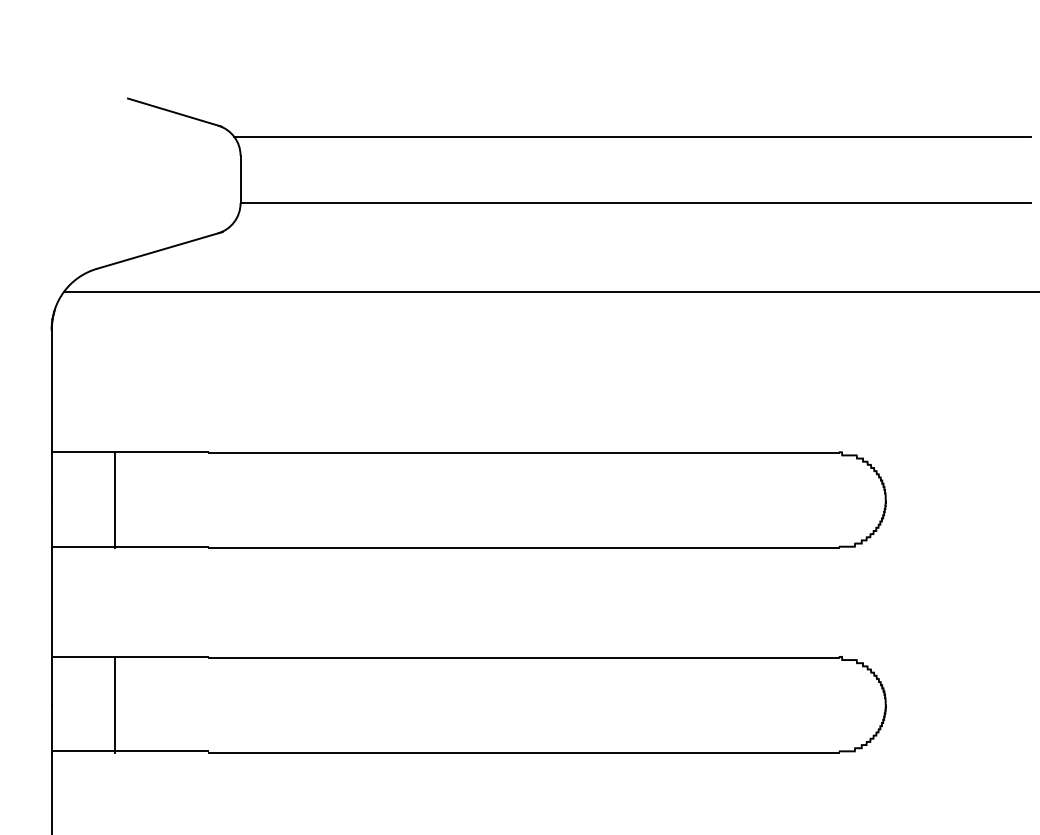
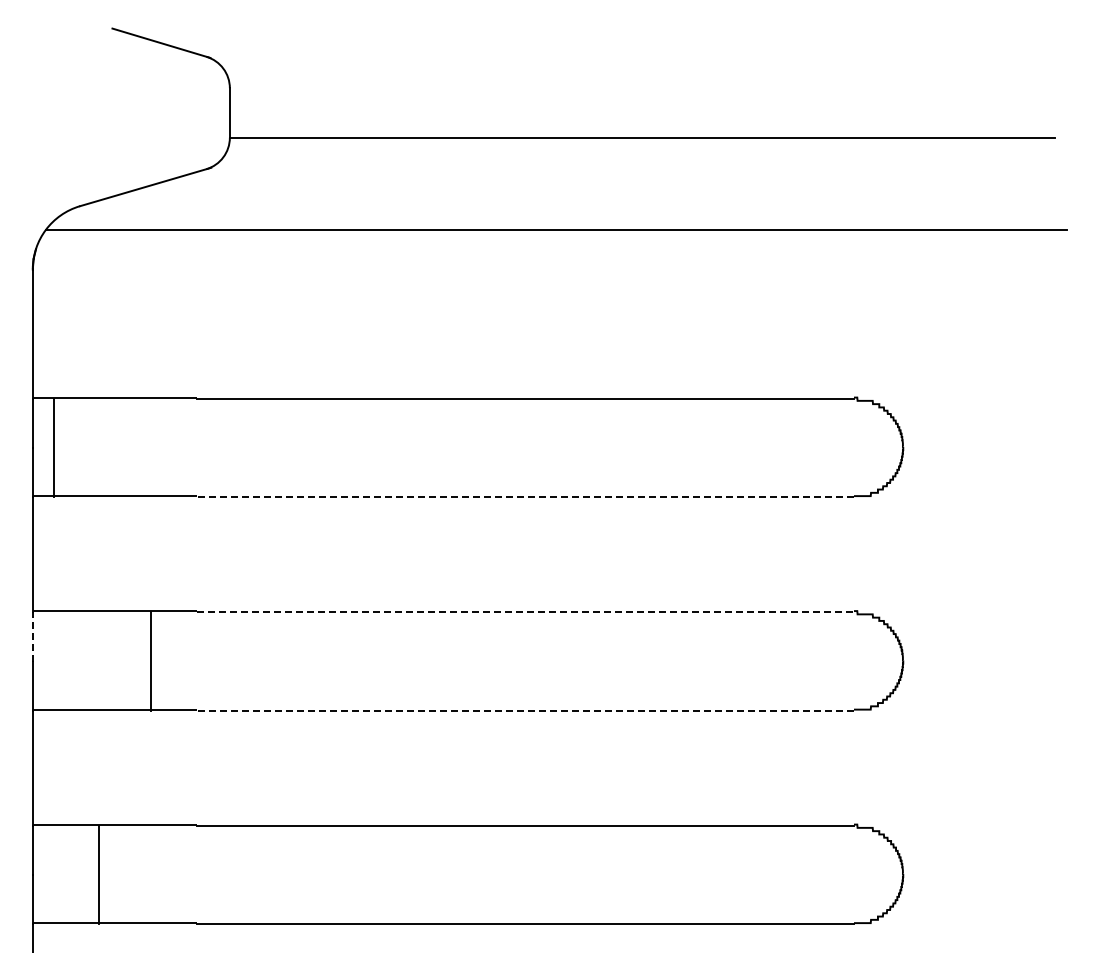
line: (632, 136) -> (638, 68), removed
line: (114, 500) -> (53, 447), moved
line: (523, 548) -> (525, 497), solid -> dashed
line: (524, 658) -> (526, 612), solid -> dashed
line: (51, 682) -> (32, 637), solid -> dashed
line: (114, 705) -> (150, 661), moved
line: (523, 752) -> (525, 710), solid -> dashed

